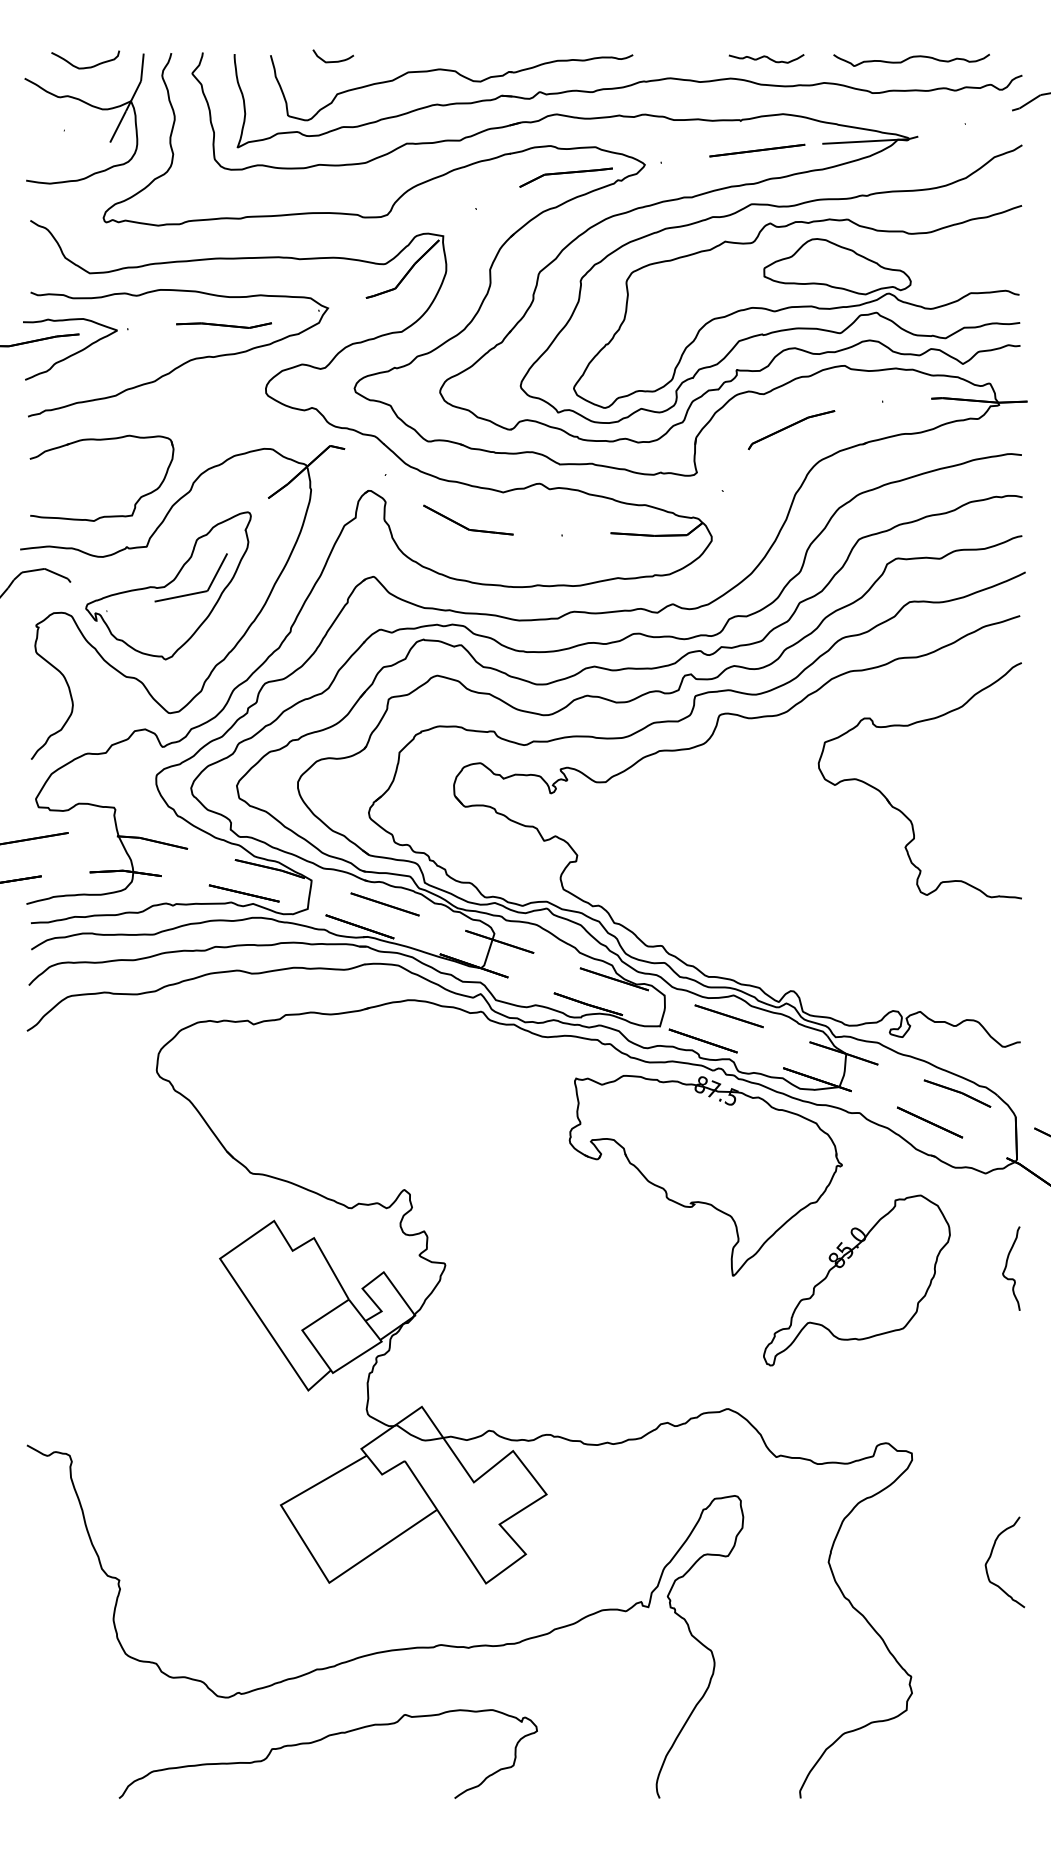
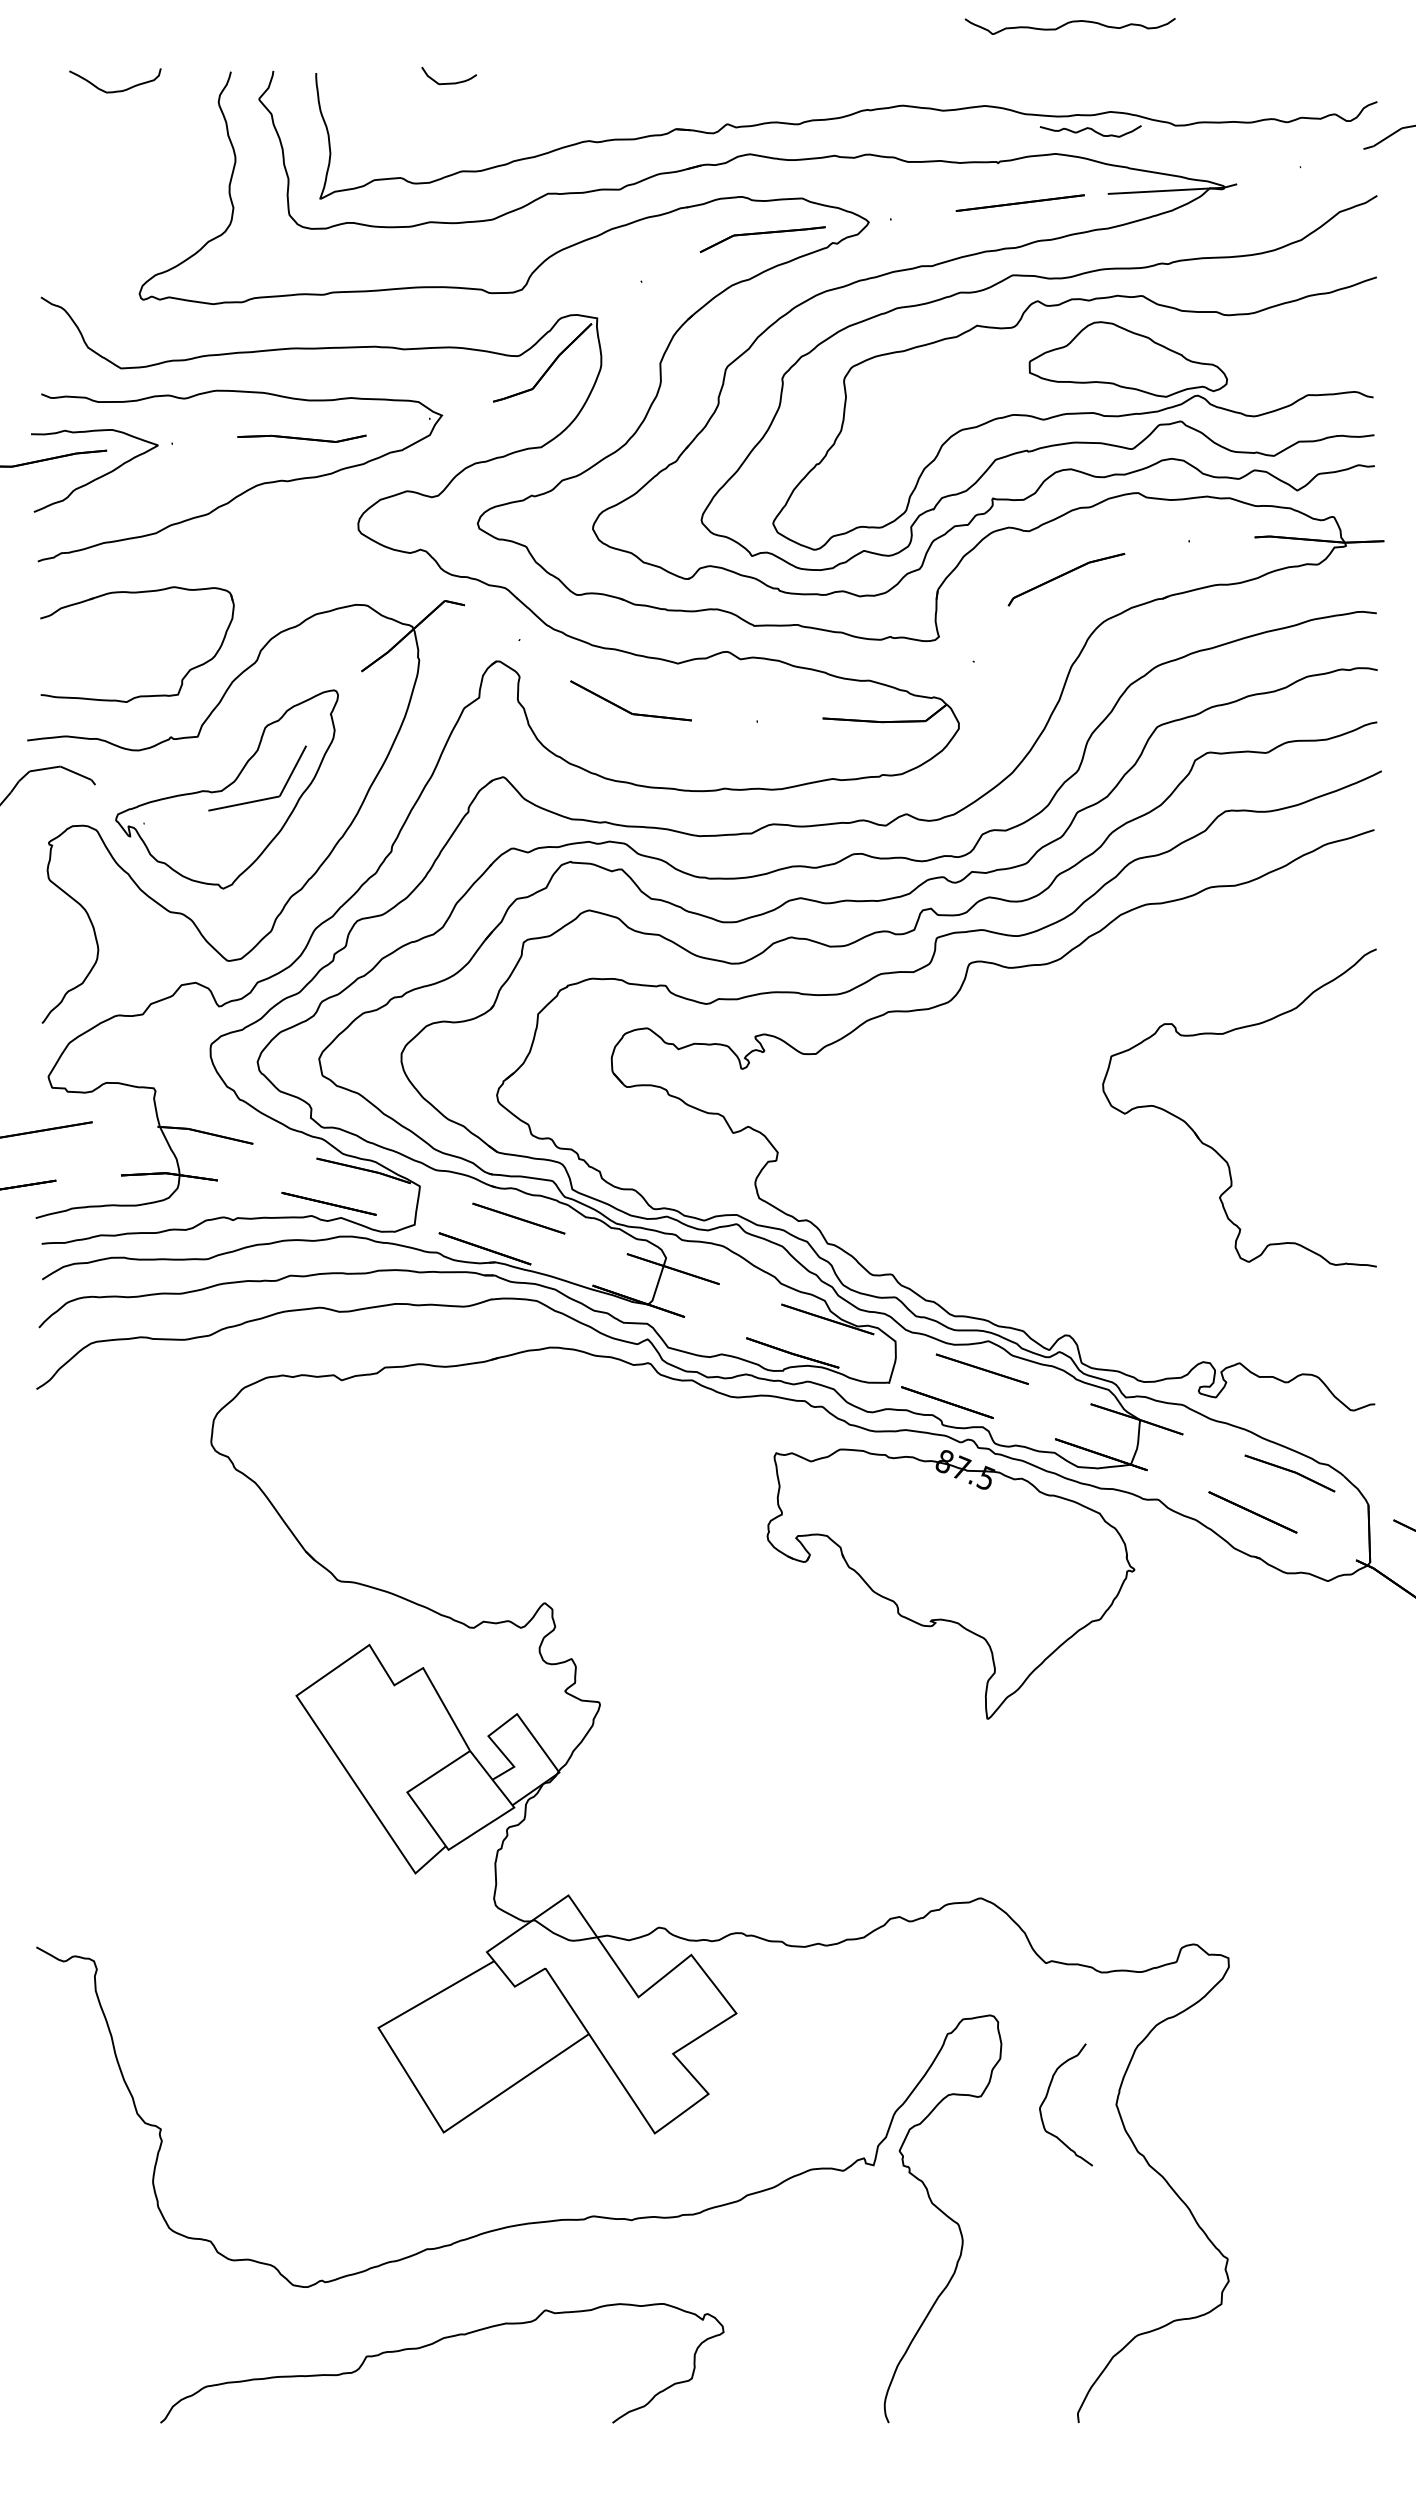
curve: (767, 58) -> (1091, 130), moved
curve: (909, 58) -> (1067, 24), moved
part: (459, 75) -> (618, 101), removed
part: (90, 106) -> (122, 143), removed
part: (899, 809) -> (1211, 1146), moved
curve: (1006, 1266) -> (1356, 1706), removed
part: (856, 1279) -> (1154, 1724), removed
curve: (991, 1556) -> (1047, 2096), moved

